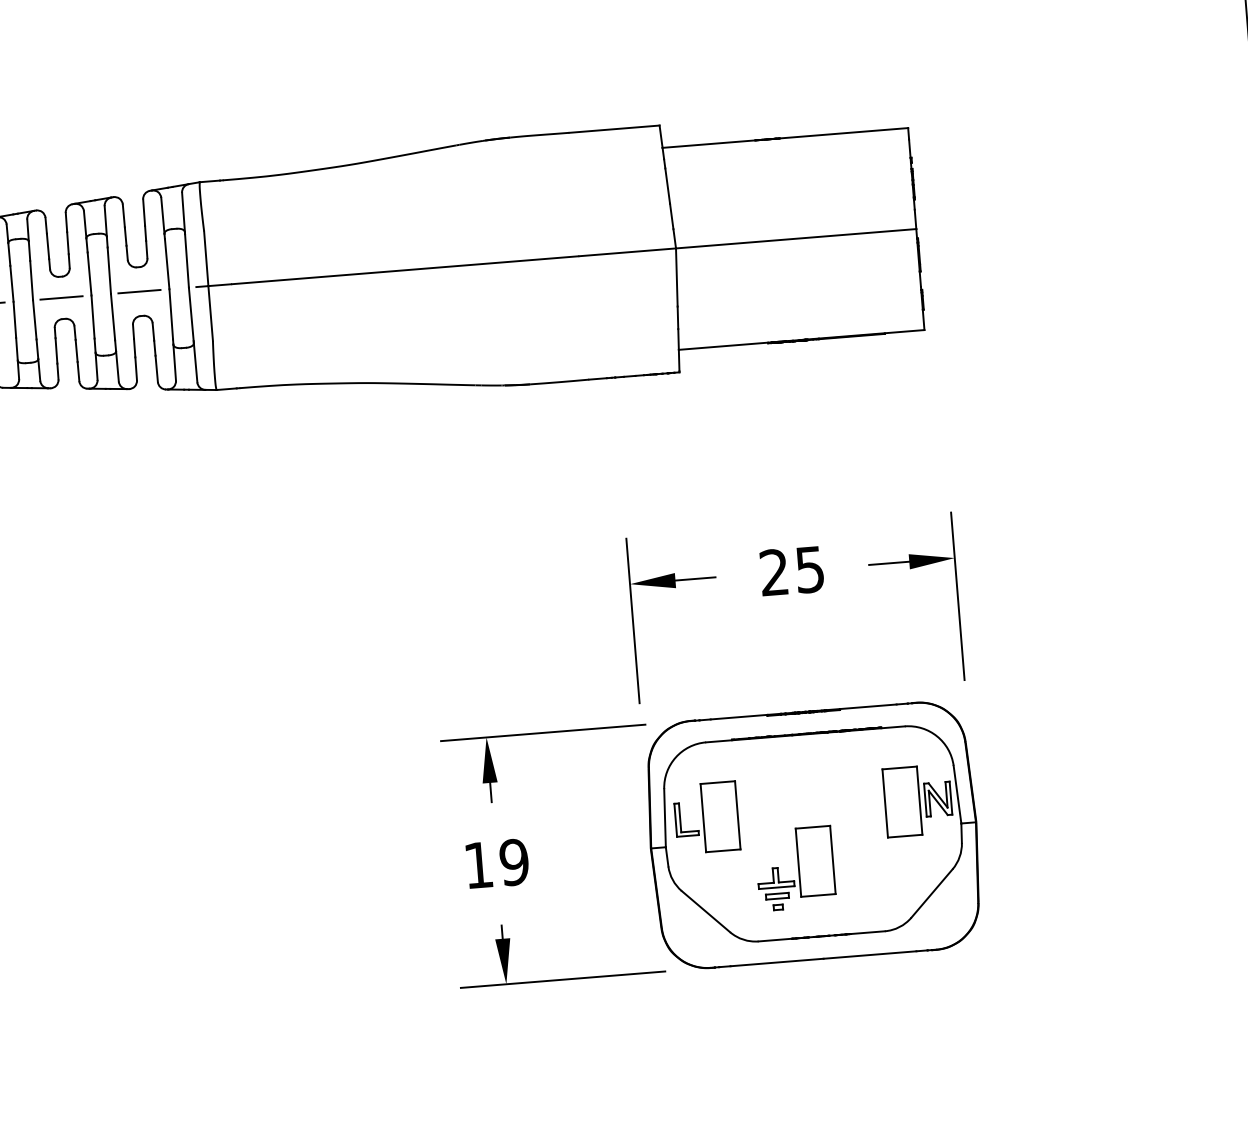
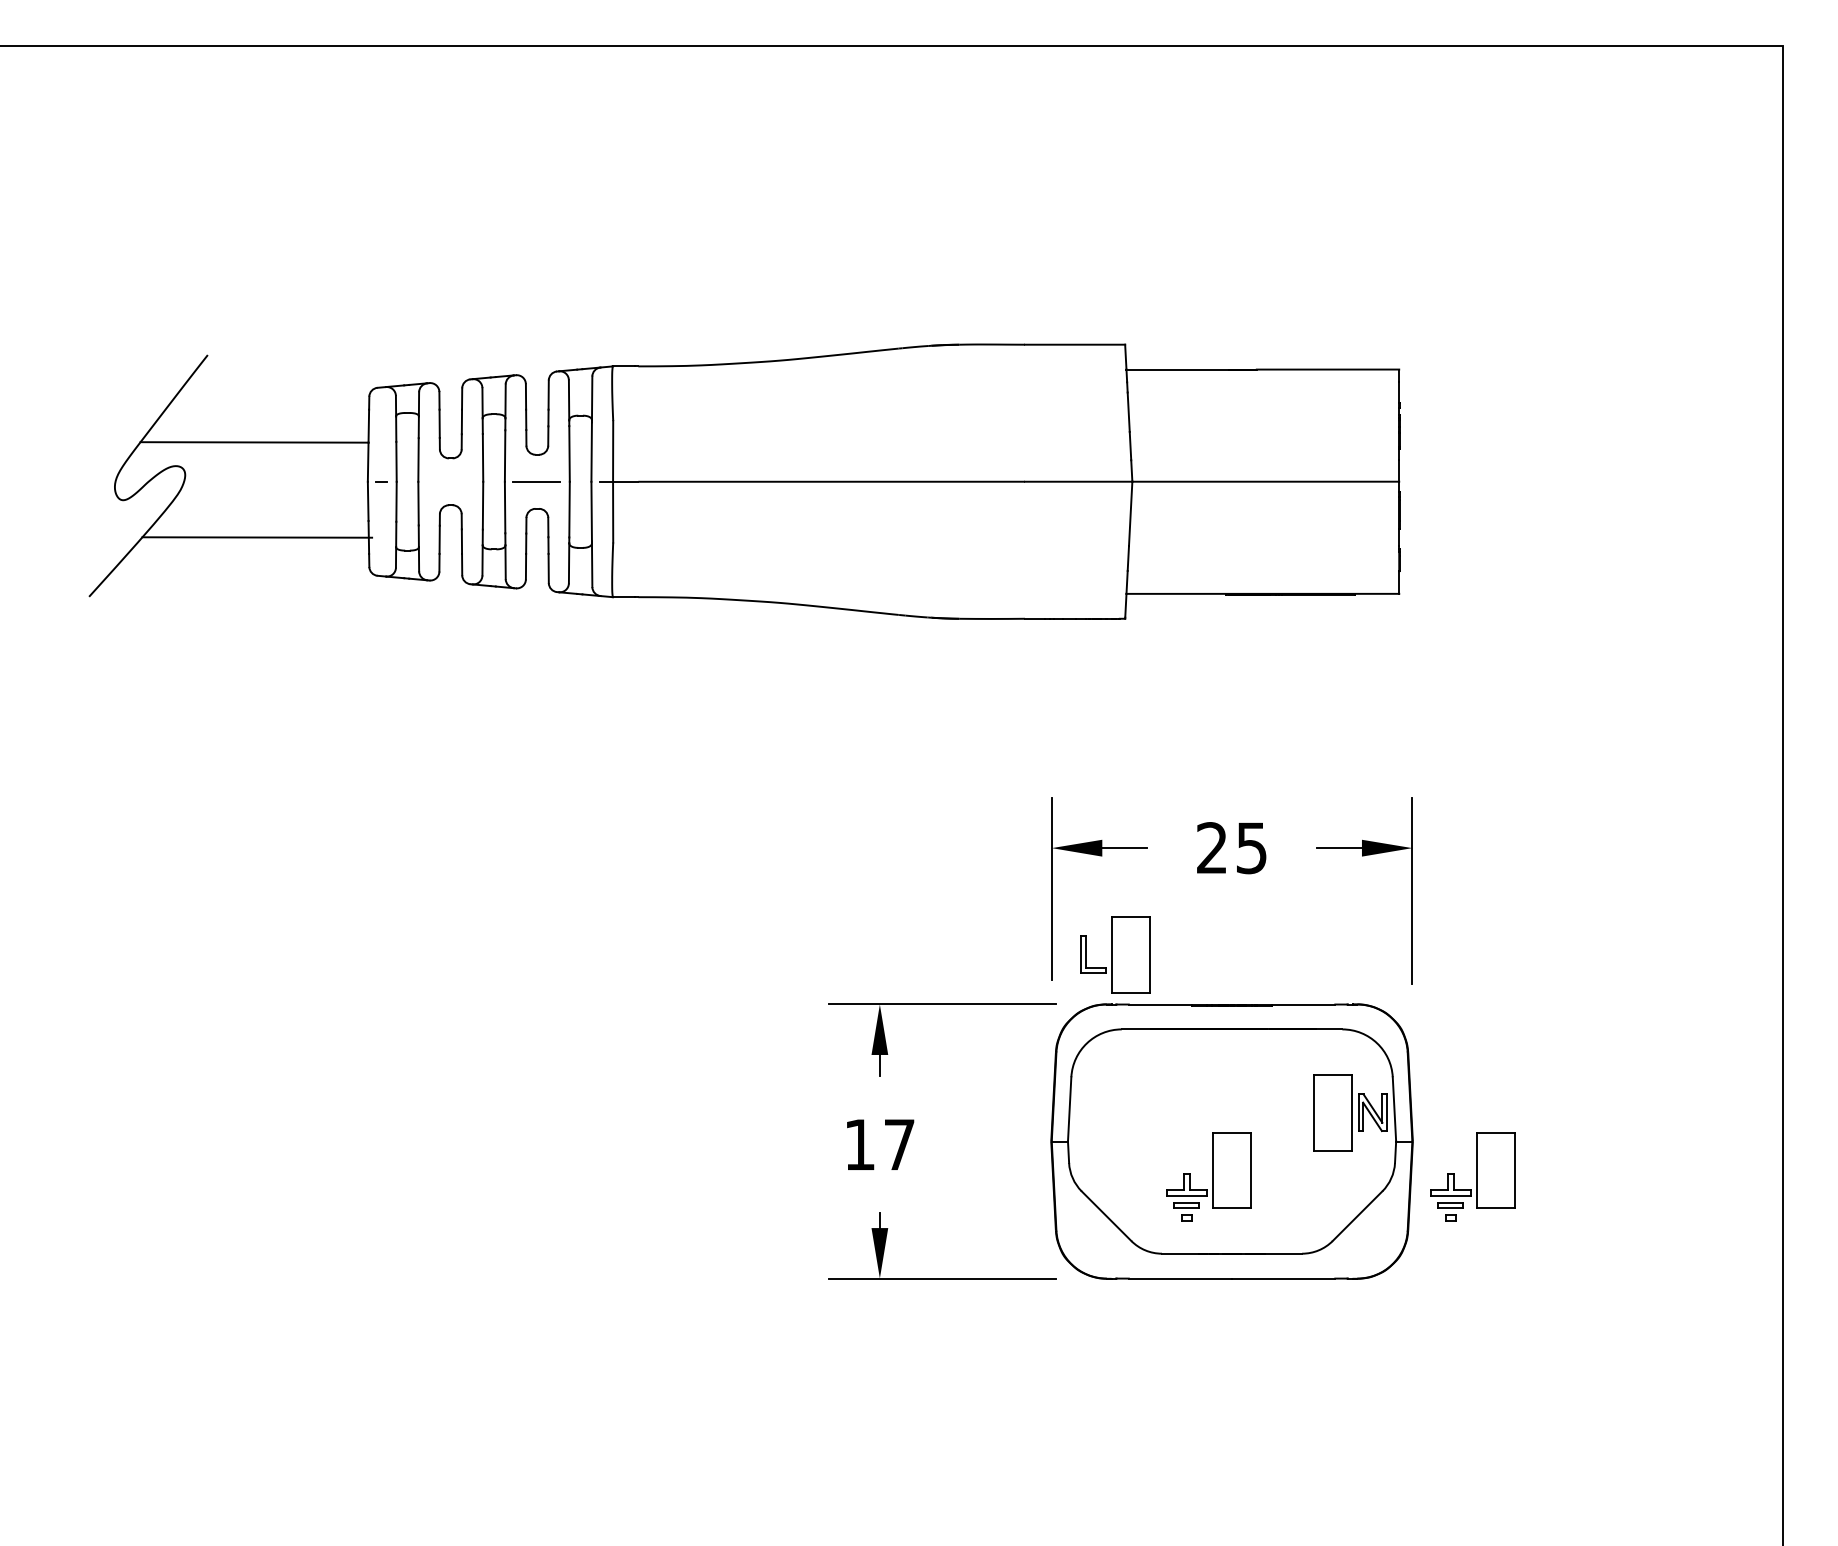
line: (61, 297) -> (449, 481), removed
part: (706, 817) -> (1115, 954), moved
part: (1032, 849) -> (1472, 1176), added
text: (514, 862) -> (899, 1144), 19 -> 17

